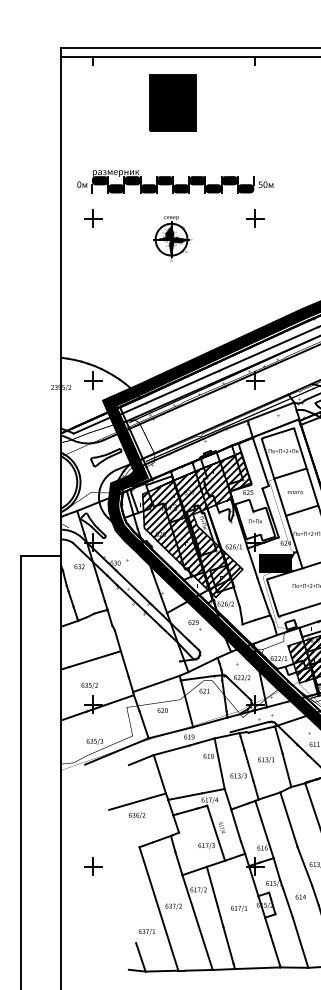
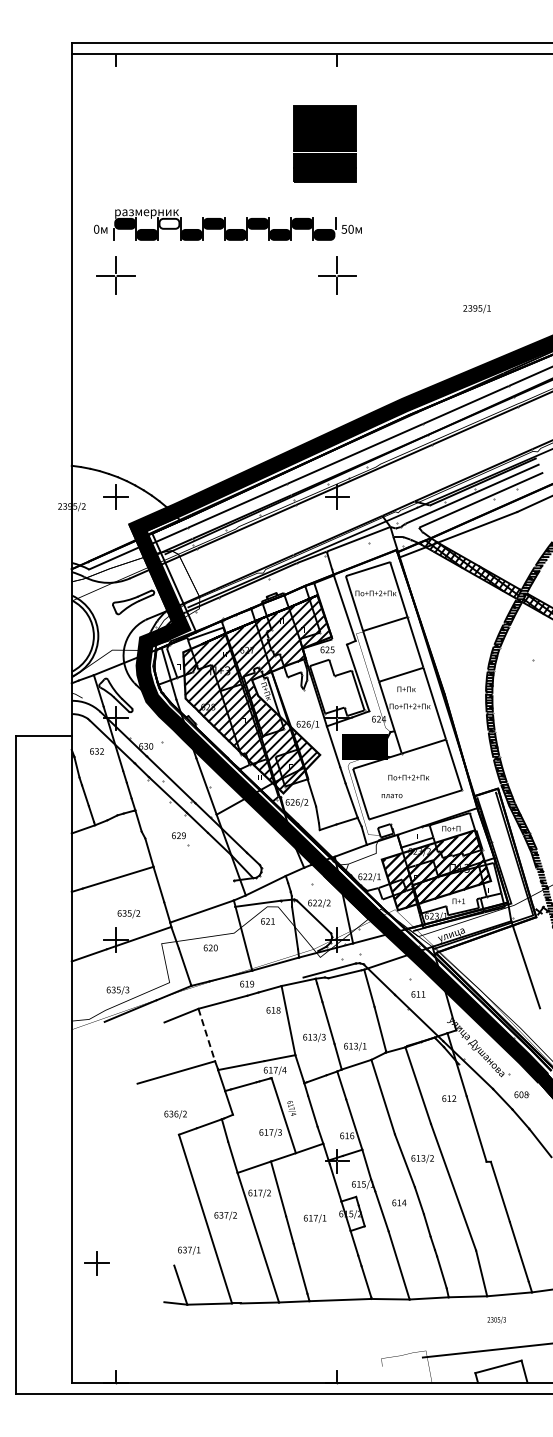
part: (172, 102) -> (324, 143), moved
fill: (132, 180) -> (169, 223), removed
part: (93, 218) -> (115, 275), size x1.6
part: (255, 218) -> (337, 275), size x1.6
part: (173, 239) -> (225, 303), removed
text: (295, 492) -> (391, 796), moved
text: (255, 520) -> (406, 688), moved
part: (194, 625) -> (180, 839), moved
text: (89, 685) -> (128, 913), moved
text: (266, 759) -> (355, 1046), moved
line: (159, 774) -> (206, 1035), solid -> dashed
text: (136, 815) -> (175, 1114), moved
part: (93, 866) -> (96, 1263), moved

